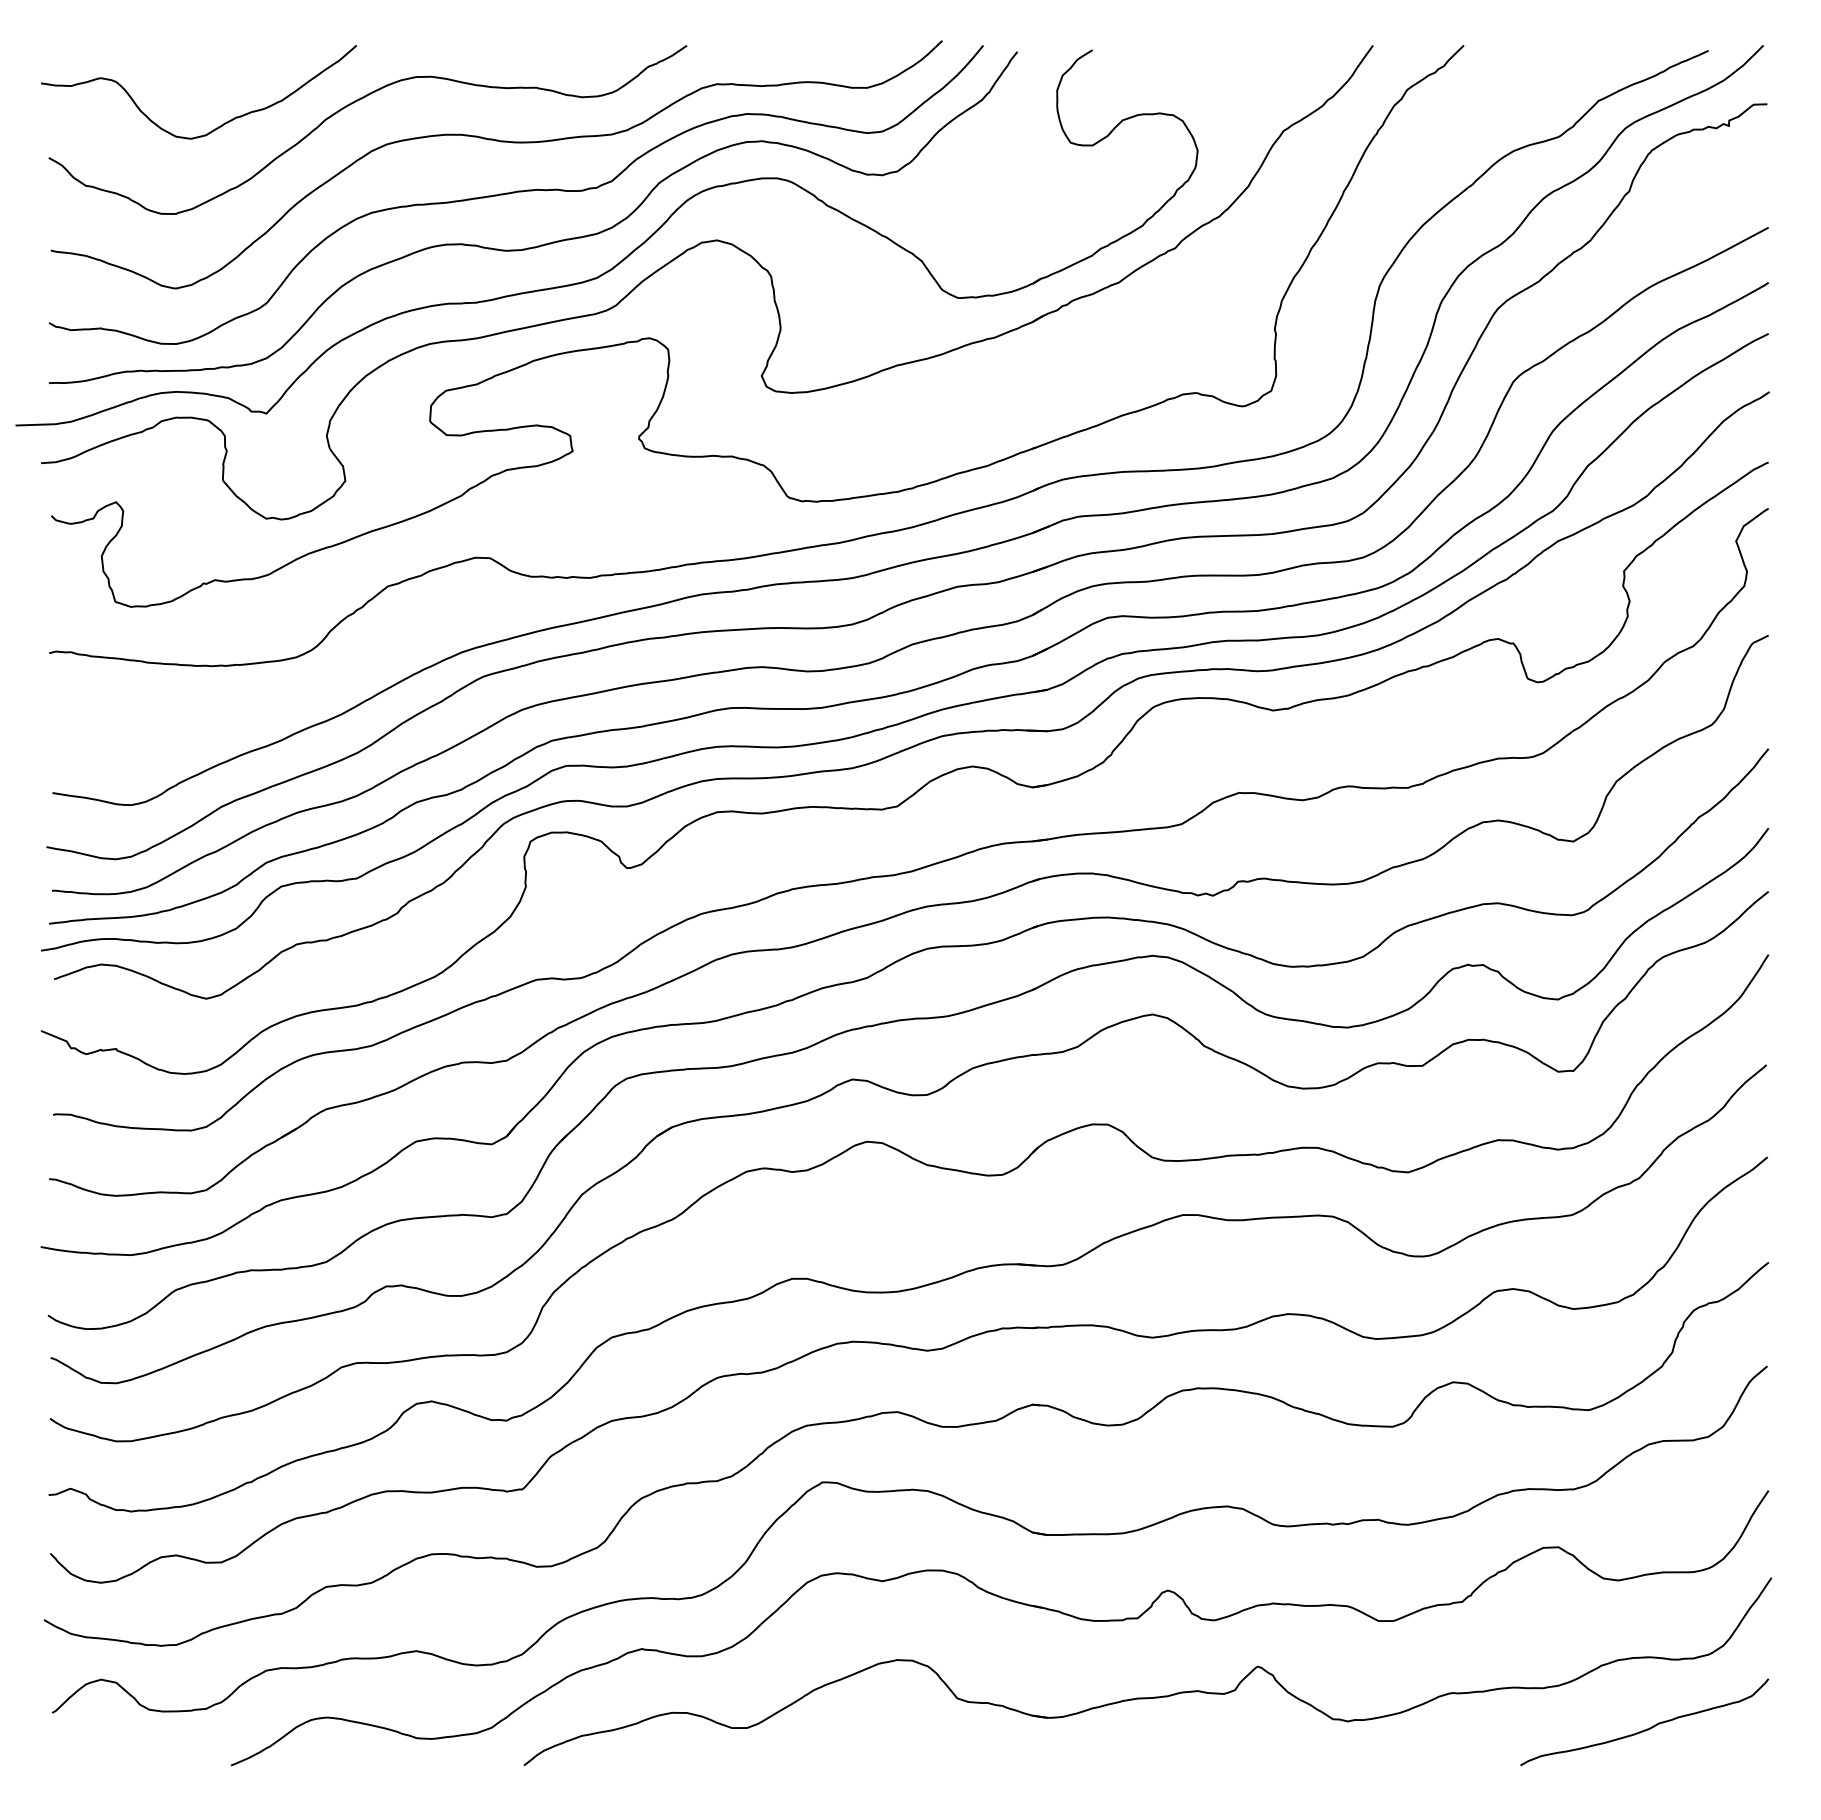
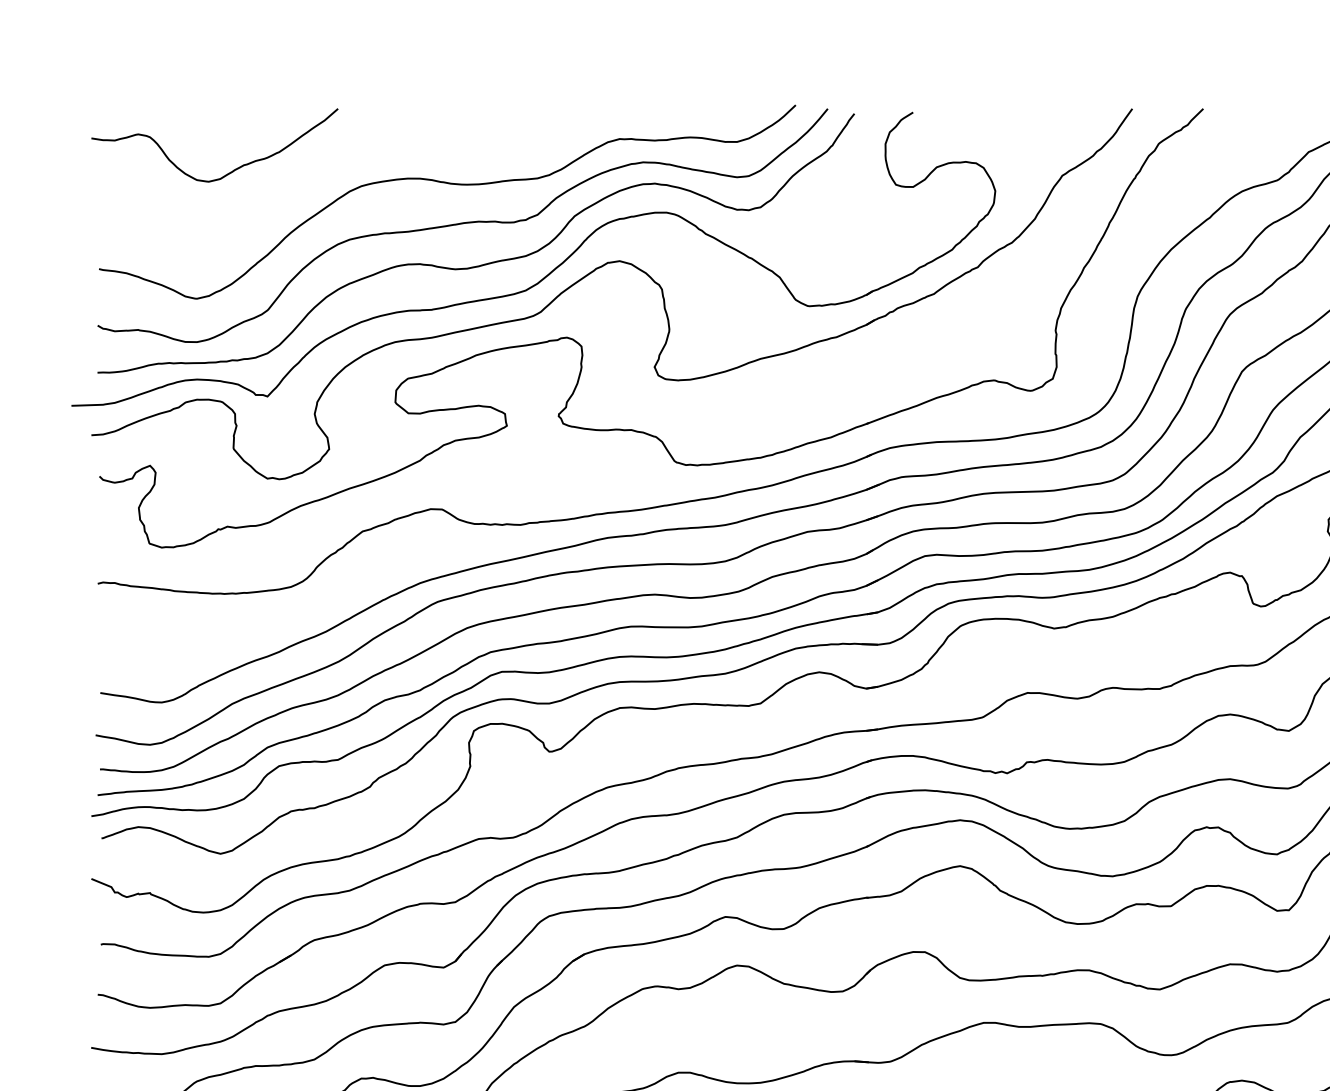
curve: (352, 104) -> (334, 154), removed

